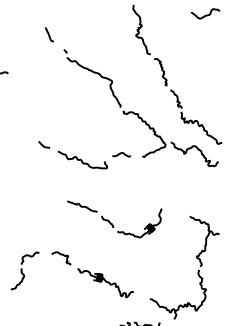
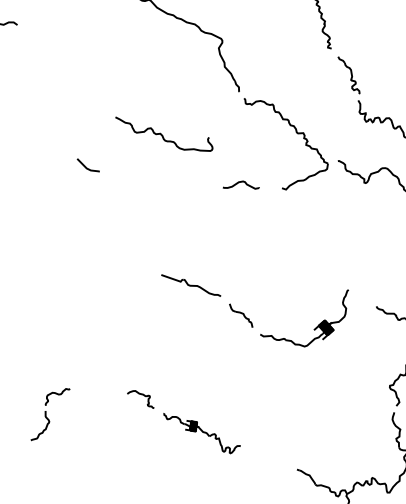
curve: (81, 159) -> (161, 133), moved
part: (114, 219) -> (254, 310), moved
part: (24, 270) -> (49, 413), size x0.7
part: (92, 274) -> (183, 421), size x0.7

